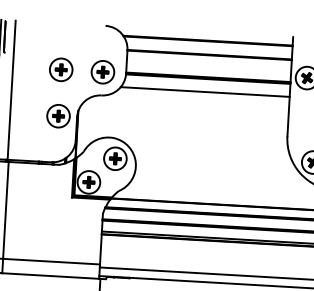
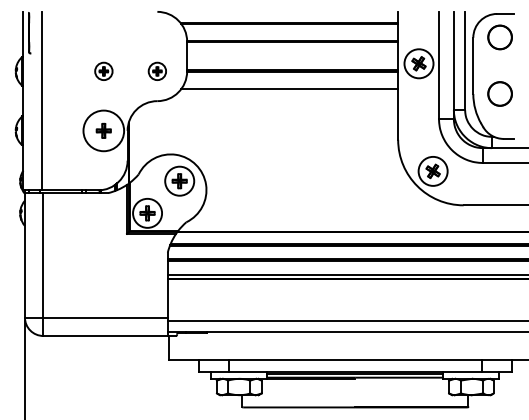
part: (60, 69) -> (103, 71), size x0.6
part: (103, 72) -> (157, 71), size x0.6
circle: (58, 115) -> (103, 130), size x1.4

